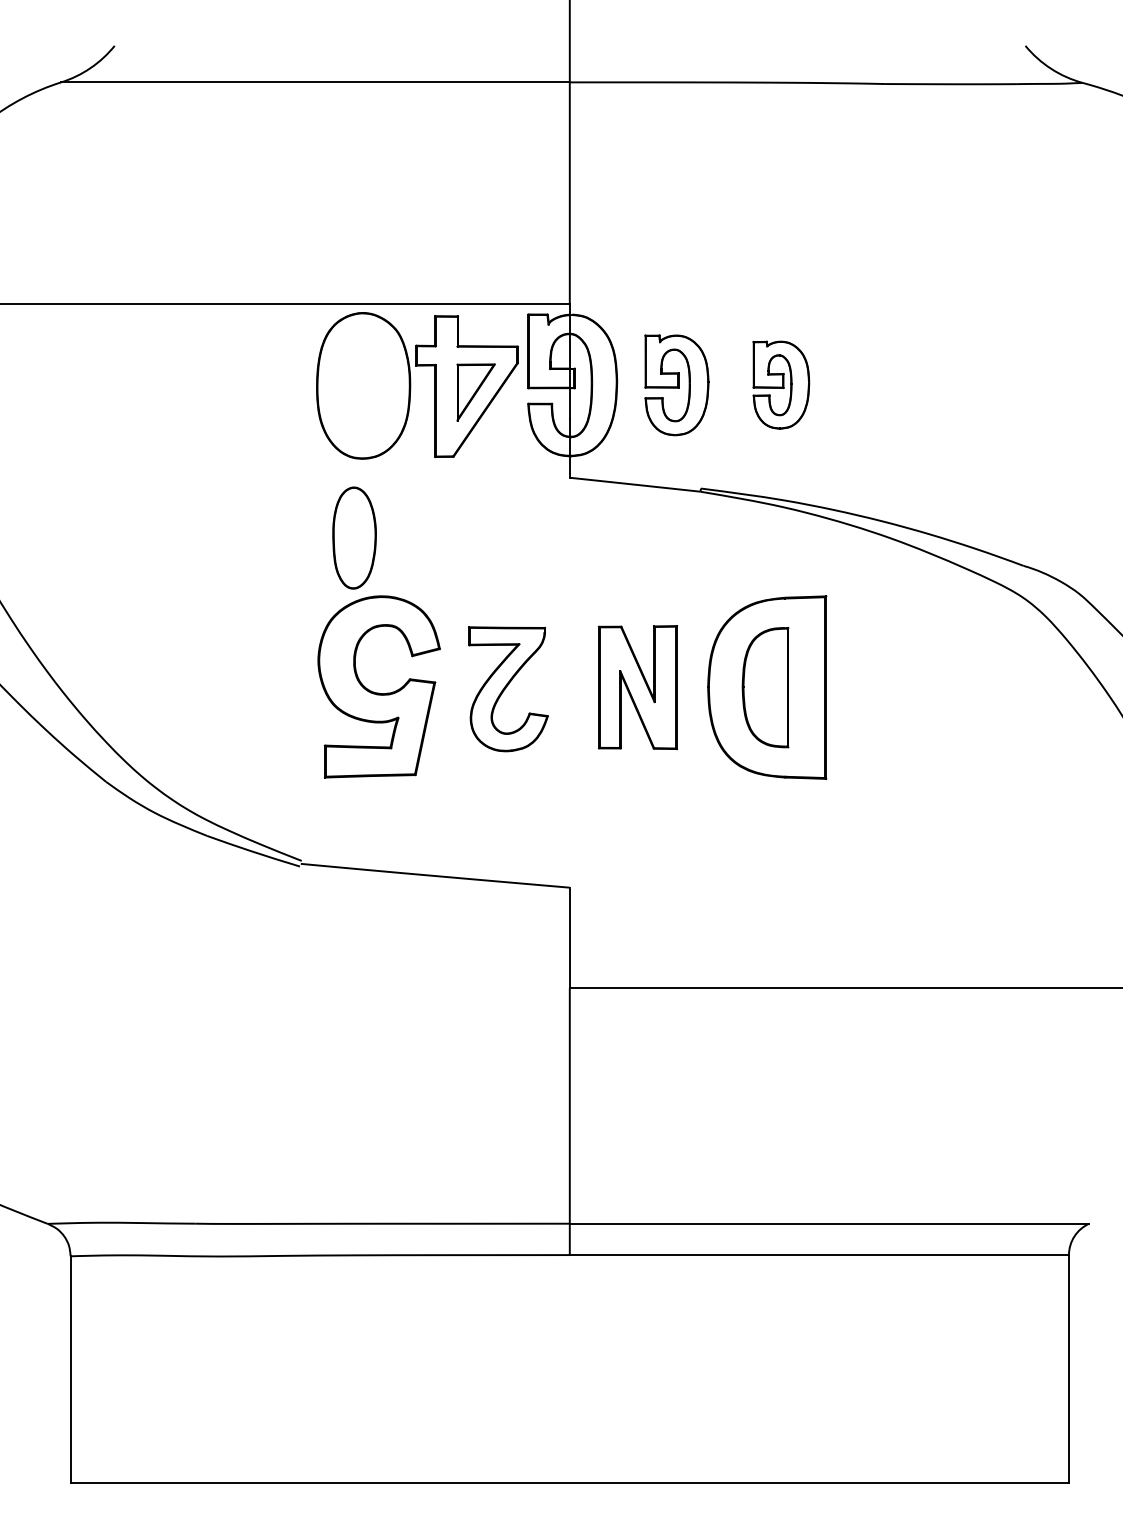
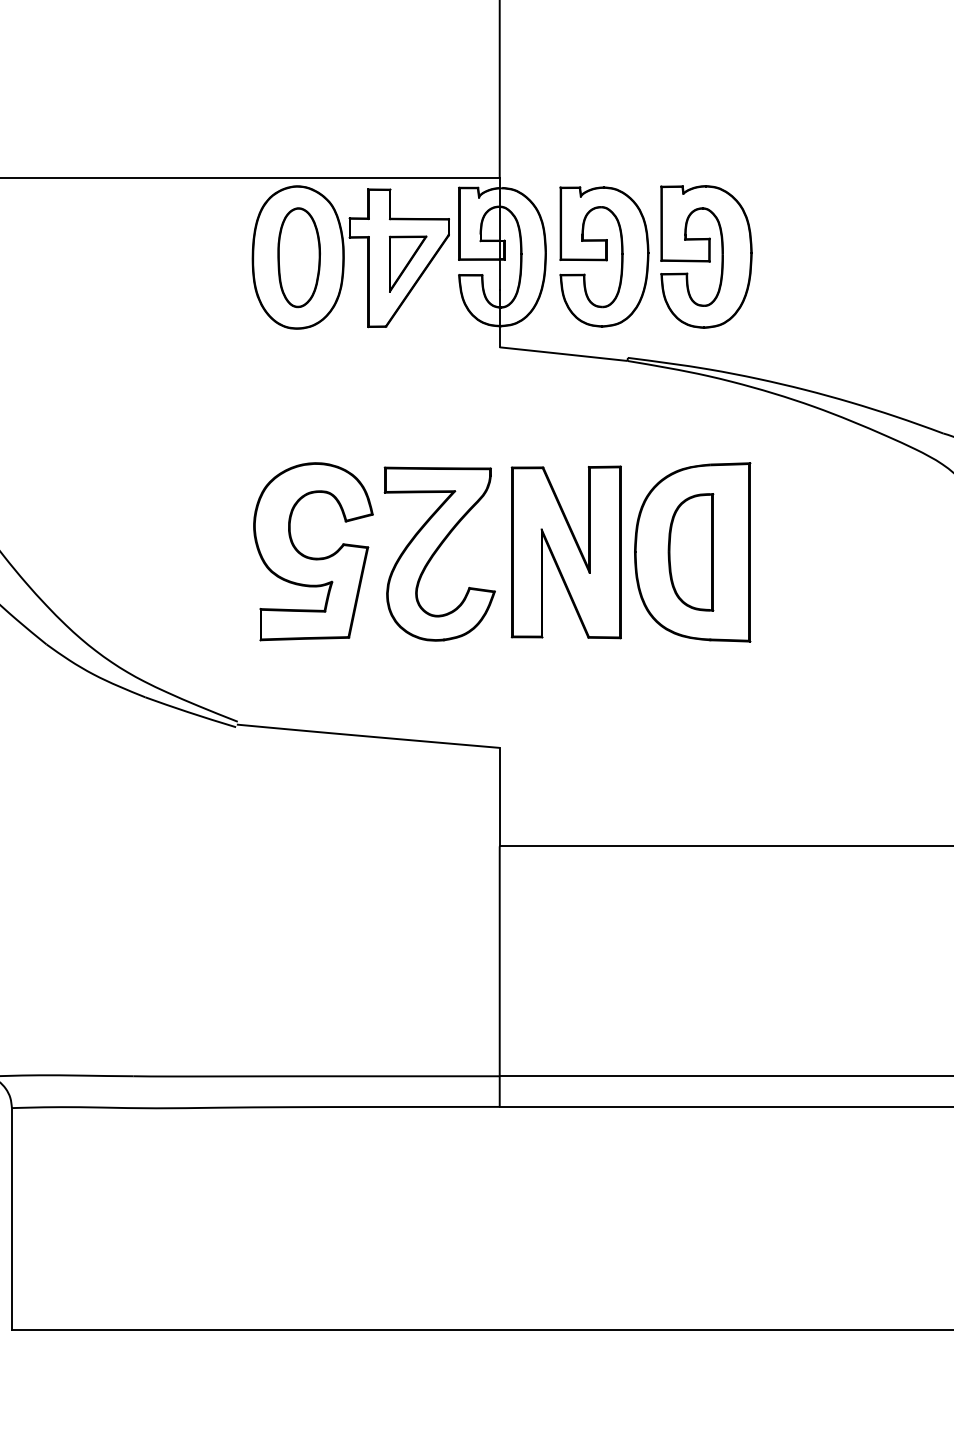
part: (781, 384) -> (706, 256), size x1.67
part: (676, 385) -> (603, 257), size x1.43
part: (354, 537) -> (299, 257), moved
part: (637, 687) -> (565, 552), size x1.43
part: (508, 688) -> (439, 553), size x1.43

